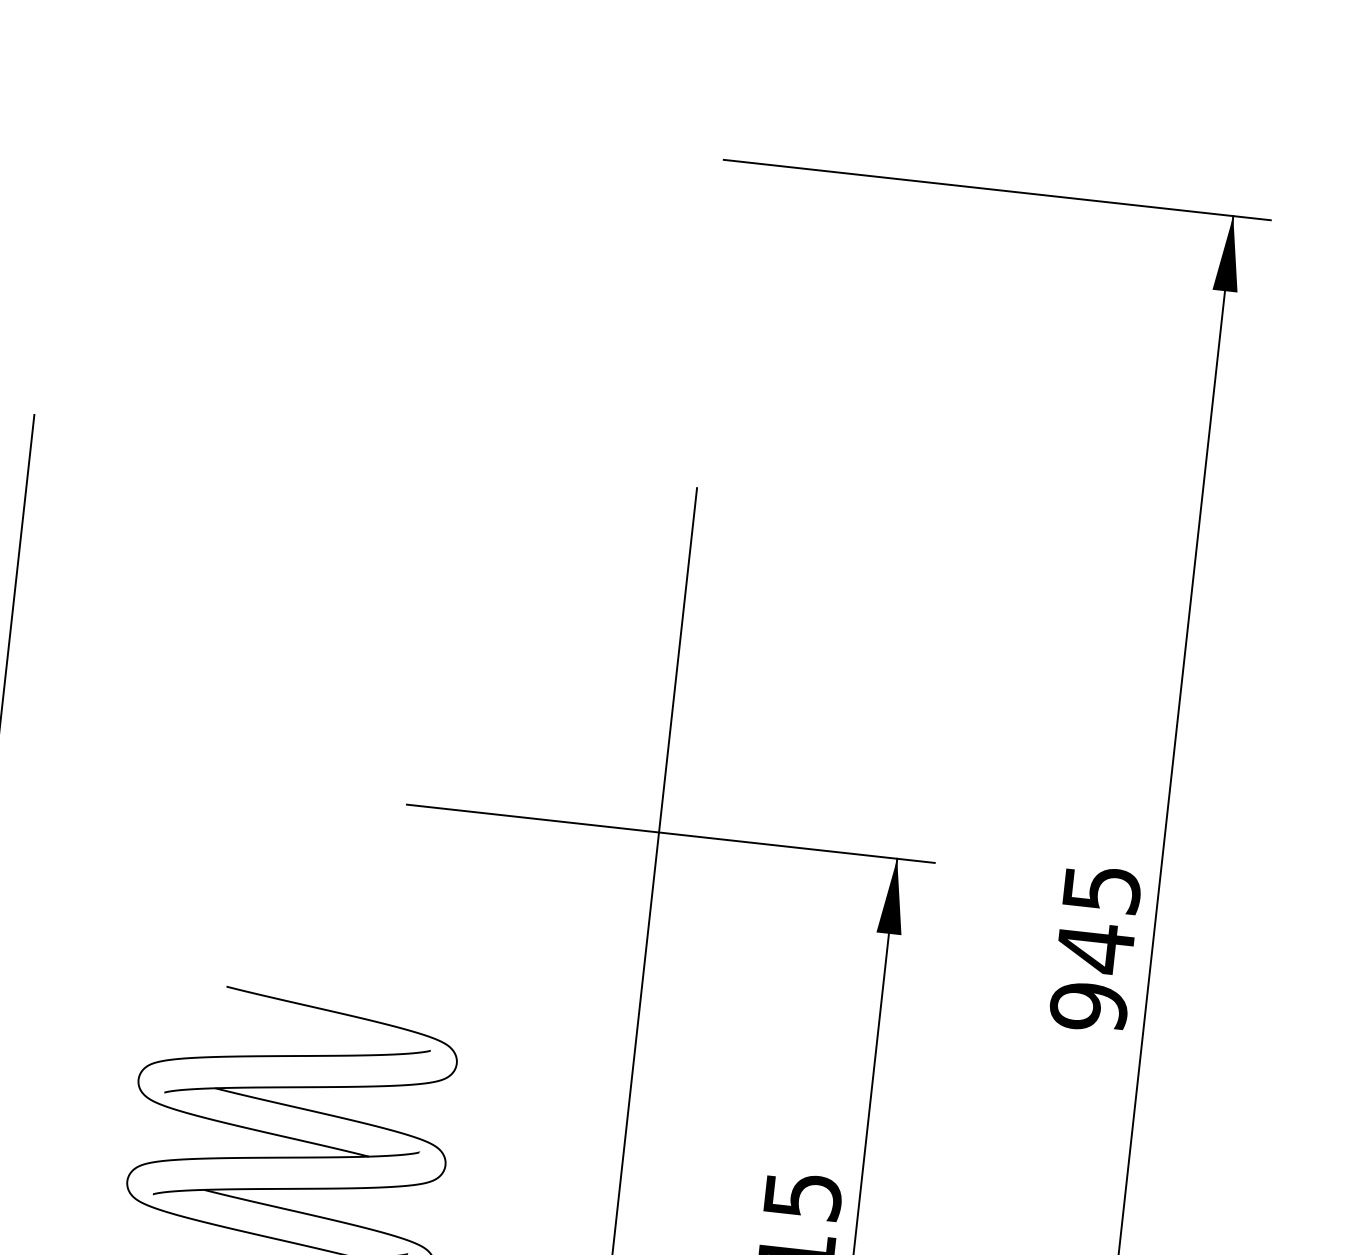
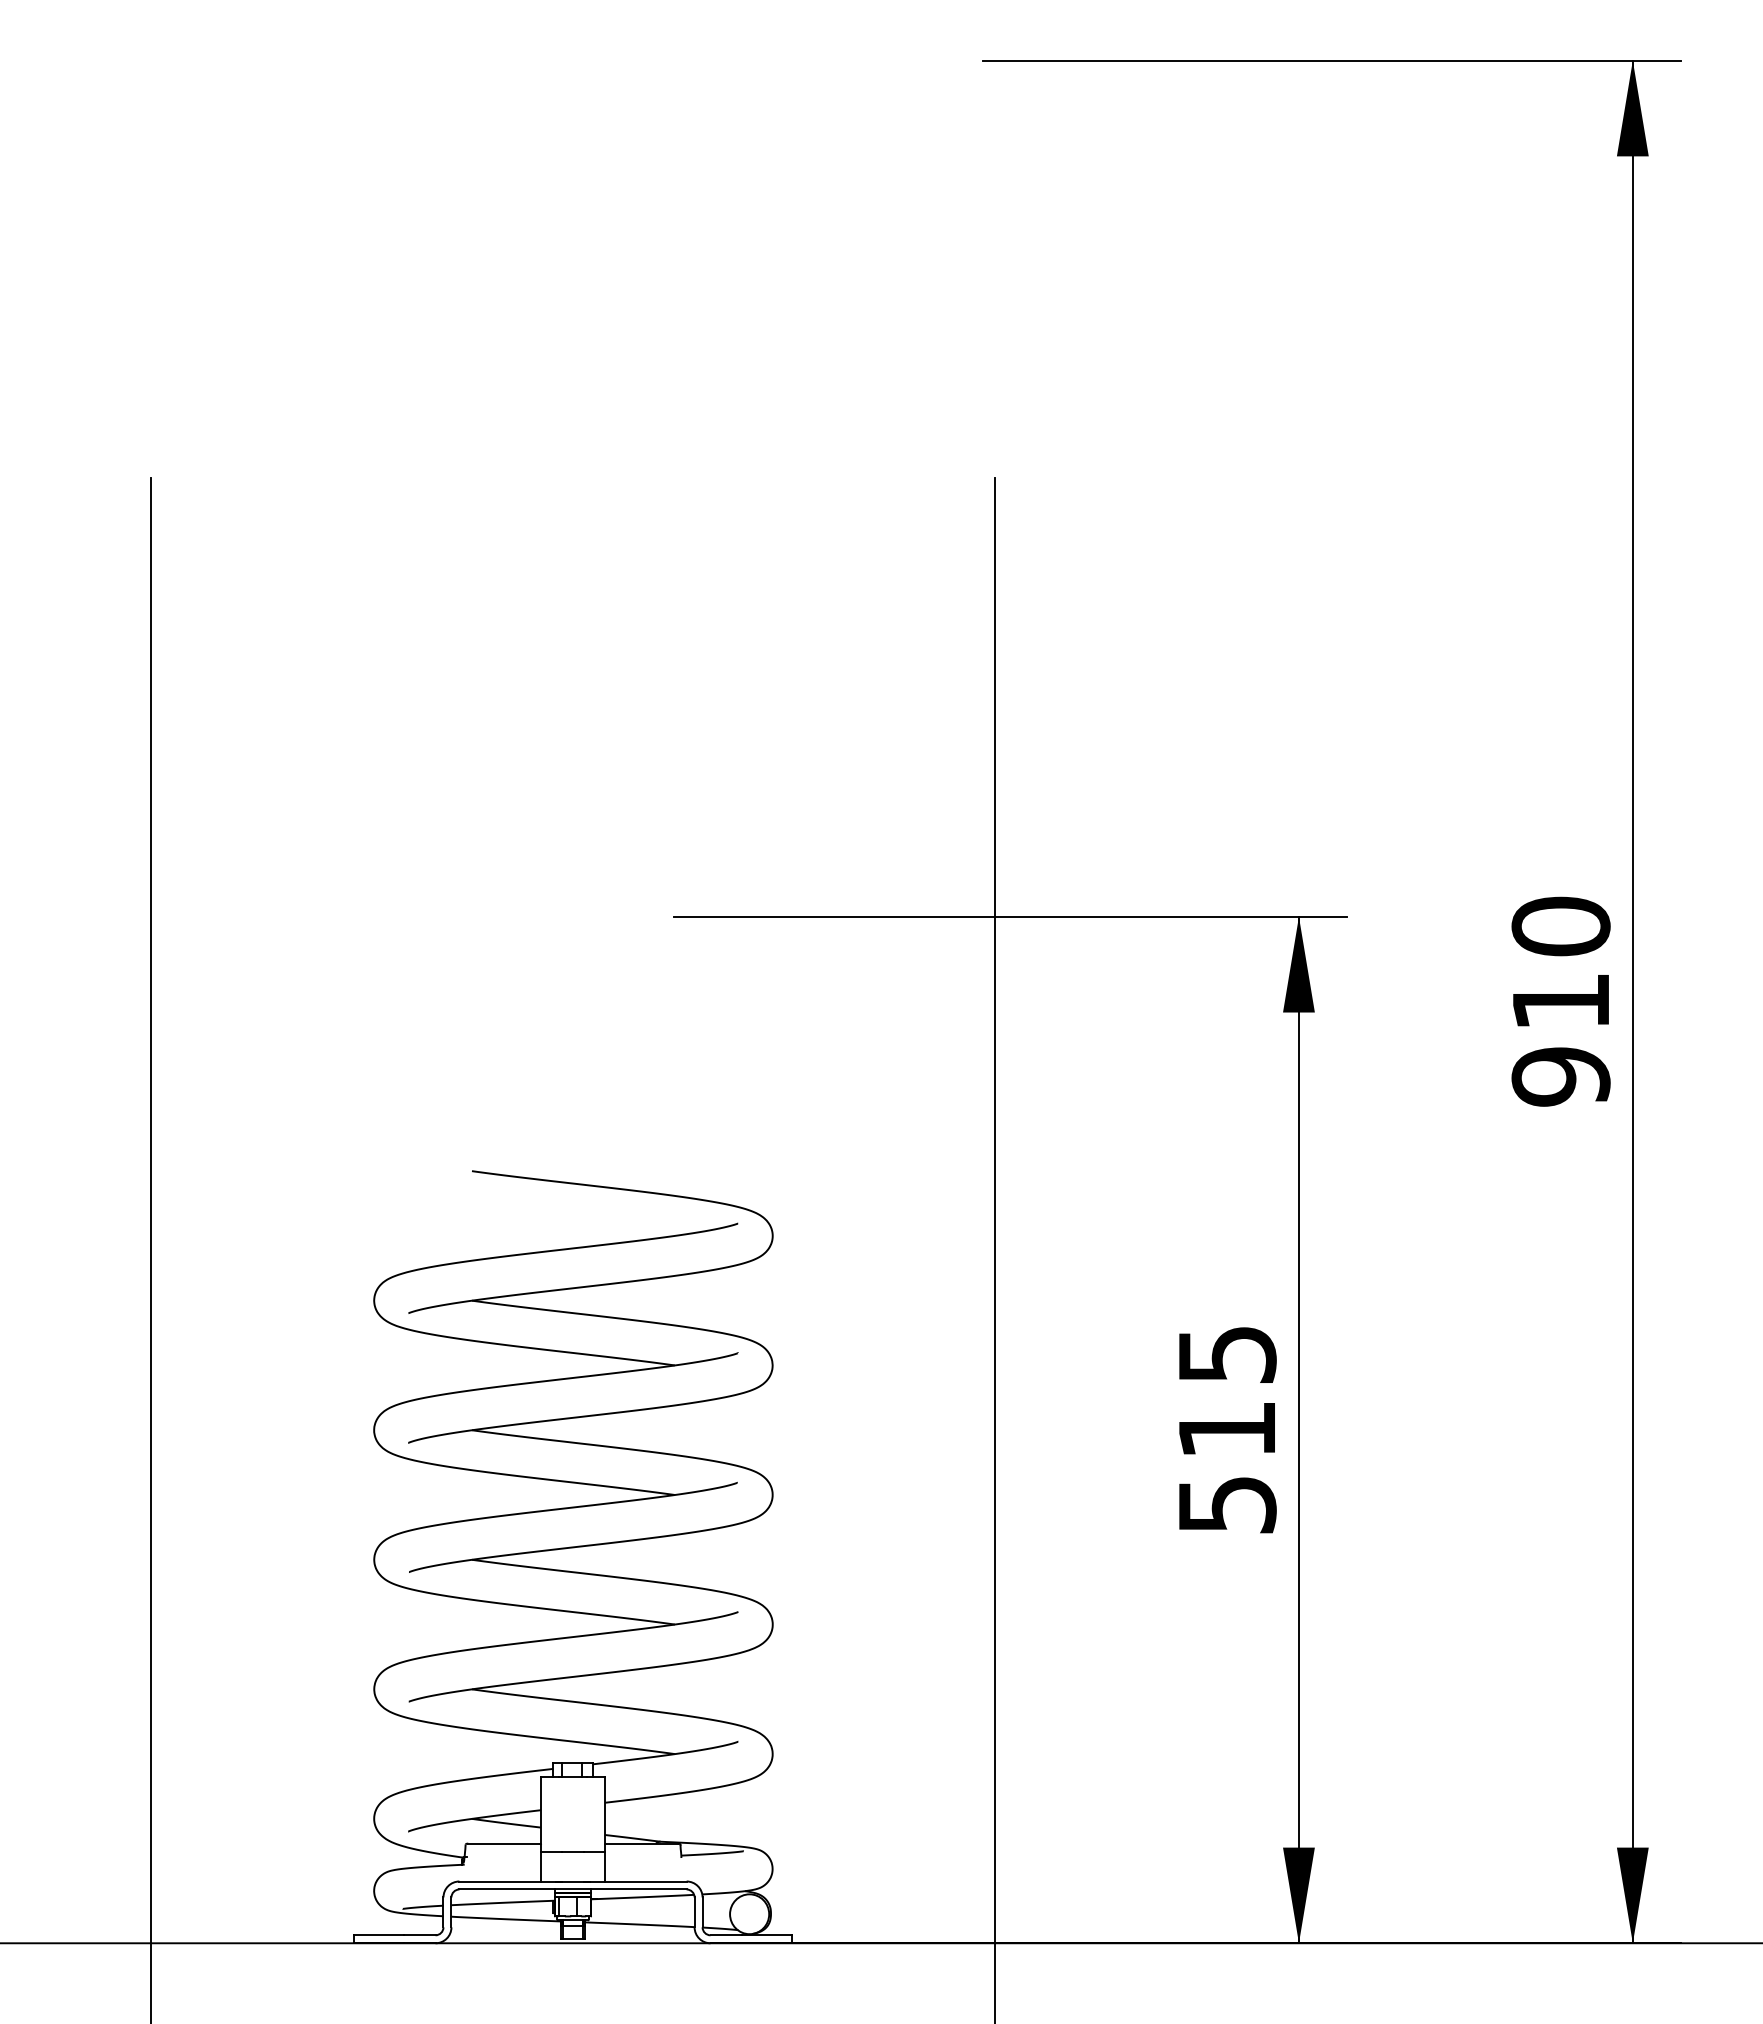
text: (1098, 918) -> (1560, 964), 945 -> 910

